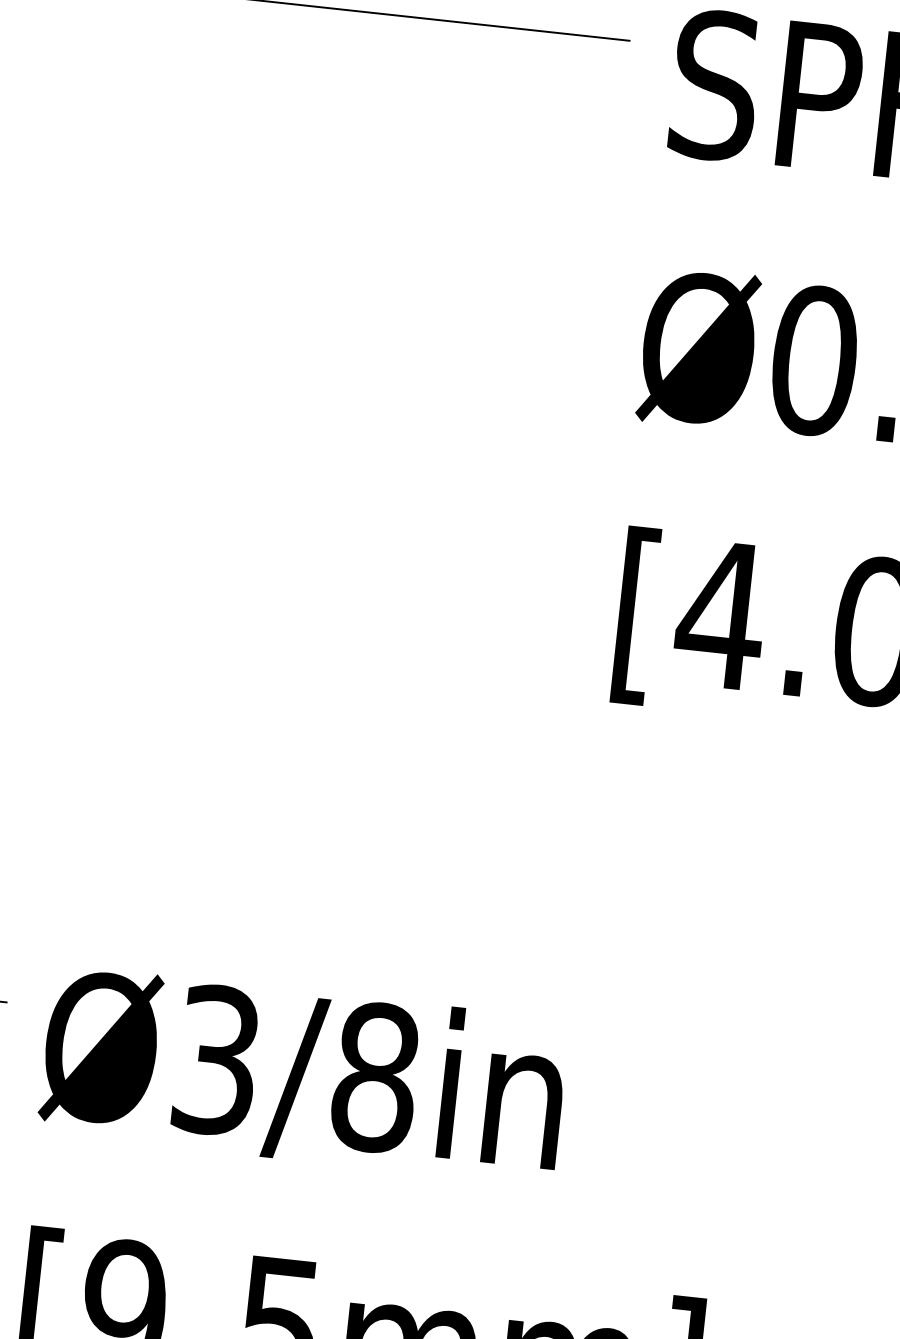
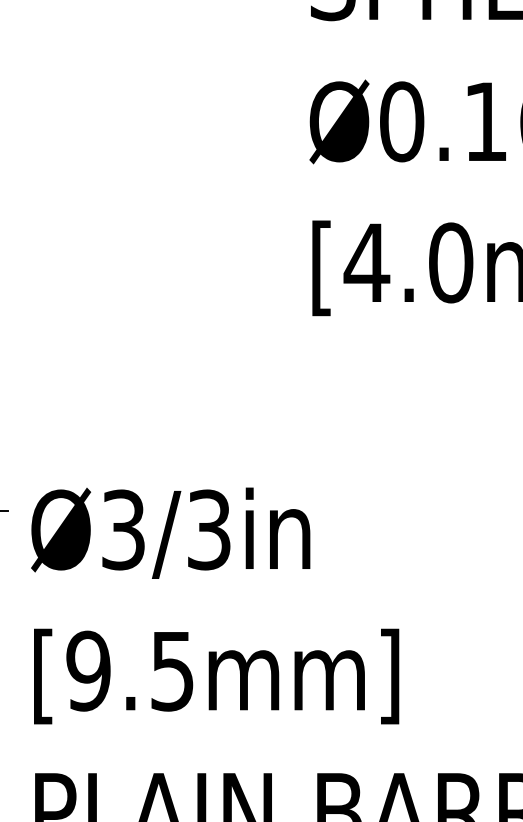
text: (376, 1076) -> (209, 529), Ø3/8in -> Ø3/3in

